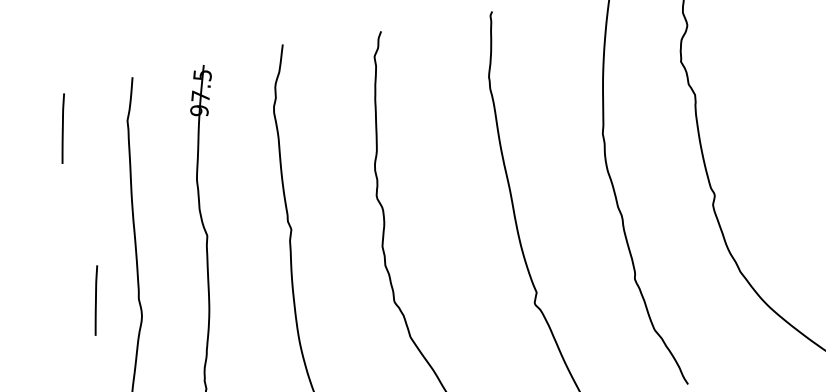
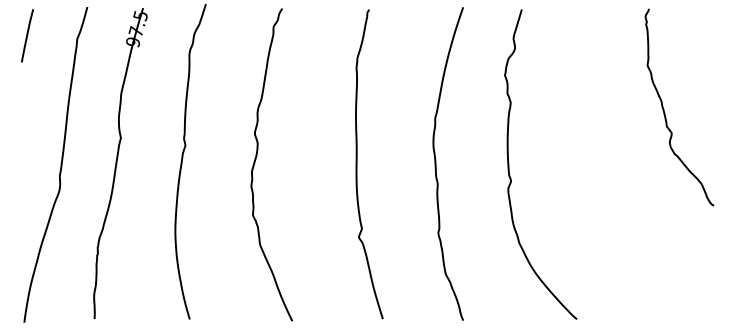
line: (96, 300) -> (27, 170), removed

